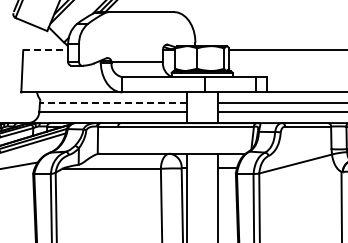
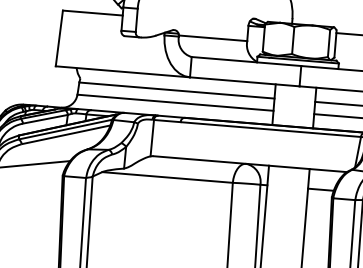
line: (45, 50) -> (92, 13), dashed -> solid
line: (112, 103) -> (175, 90), dashed -> solid

